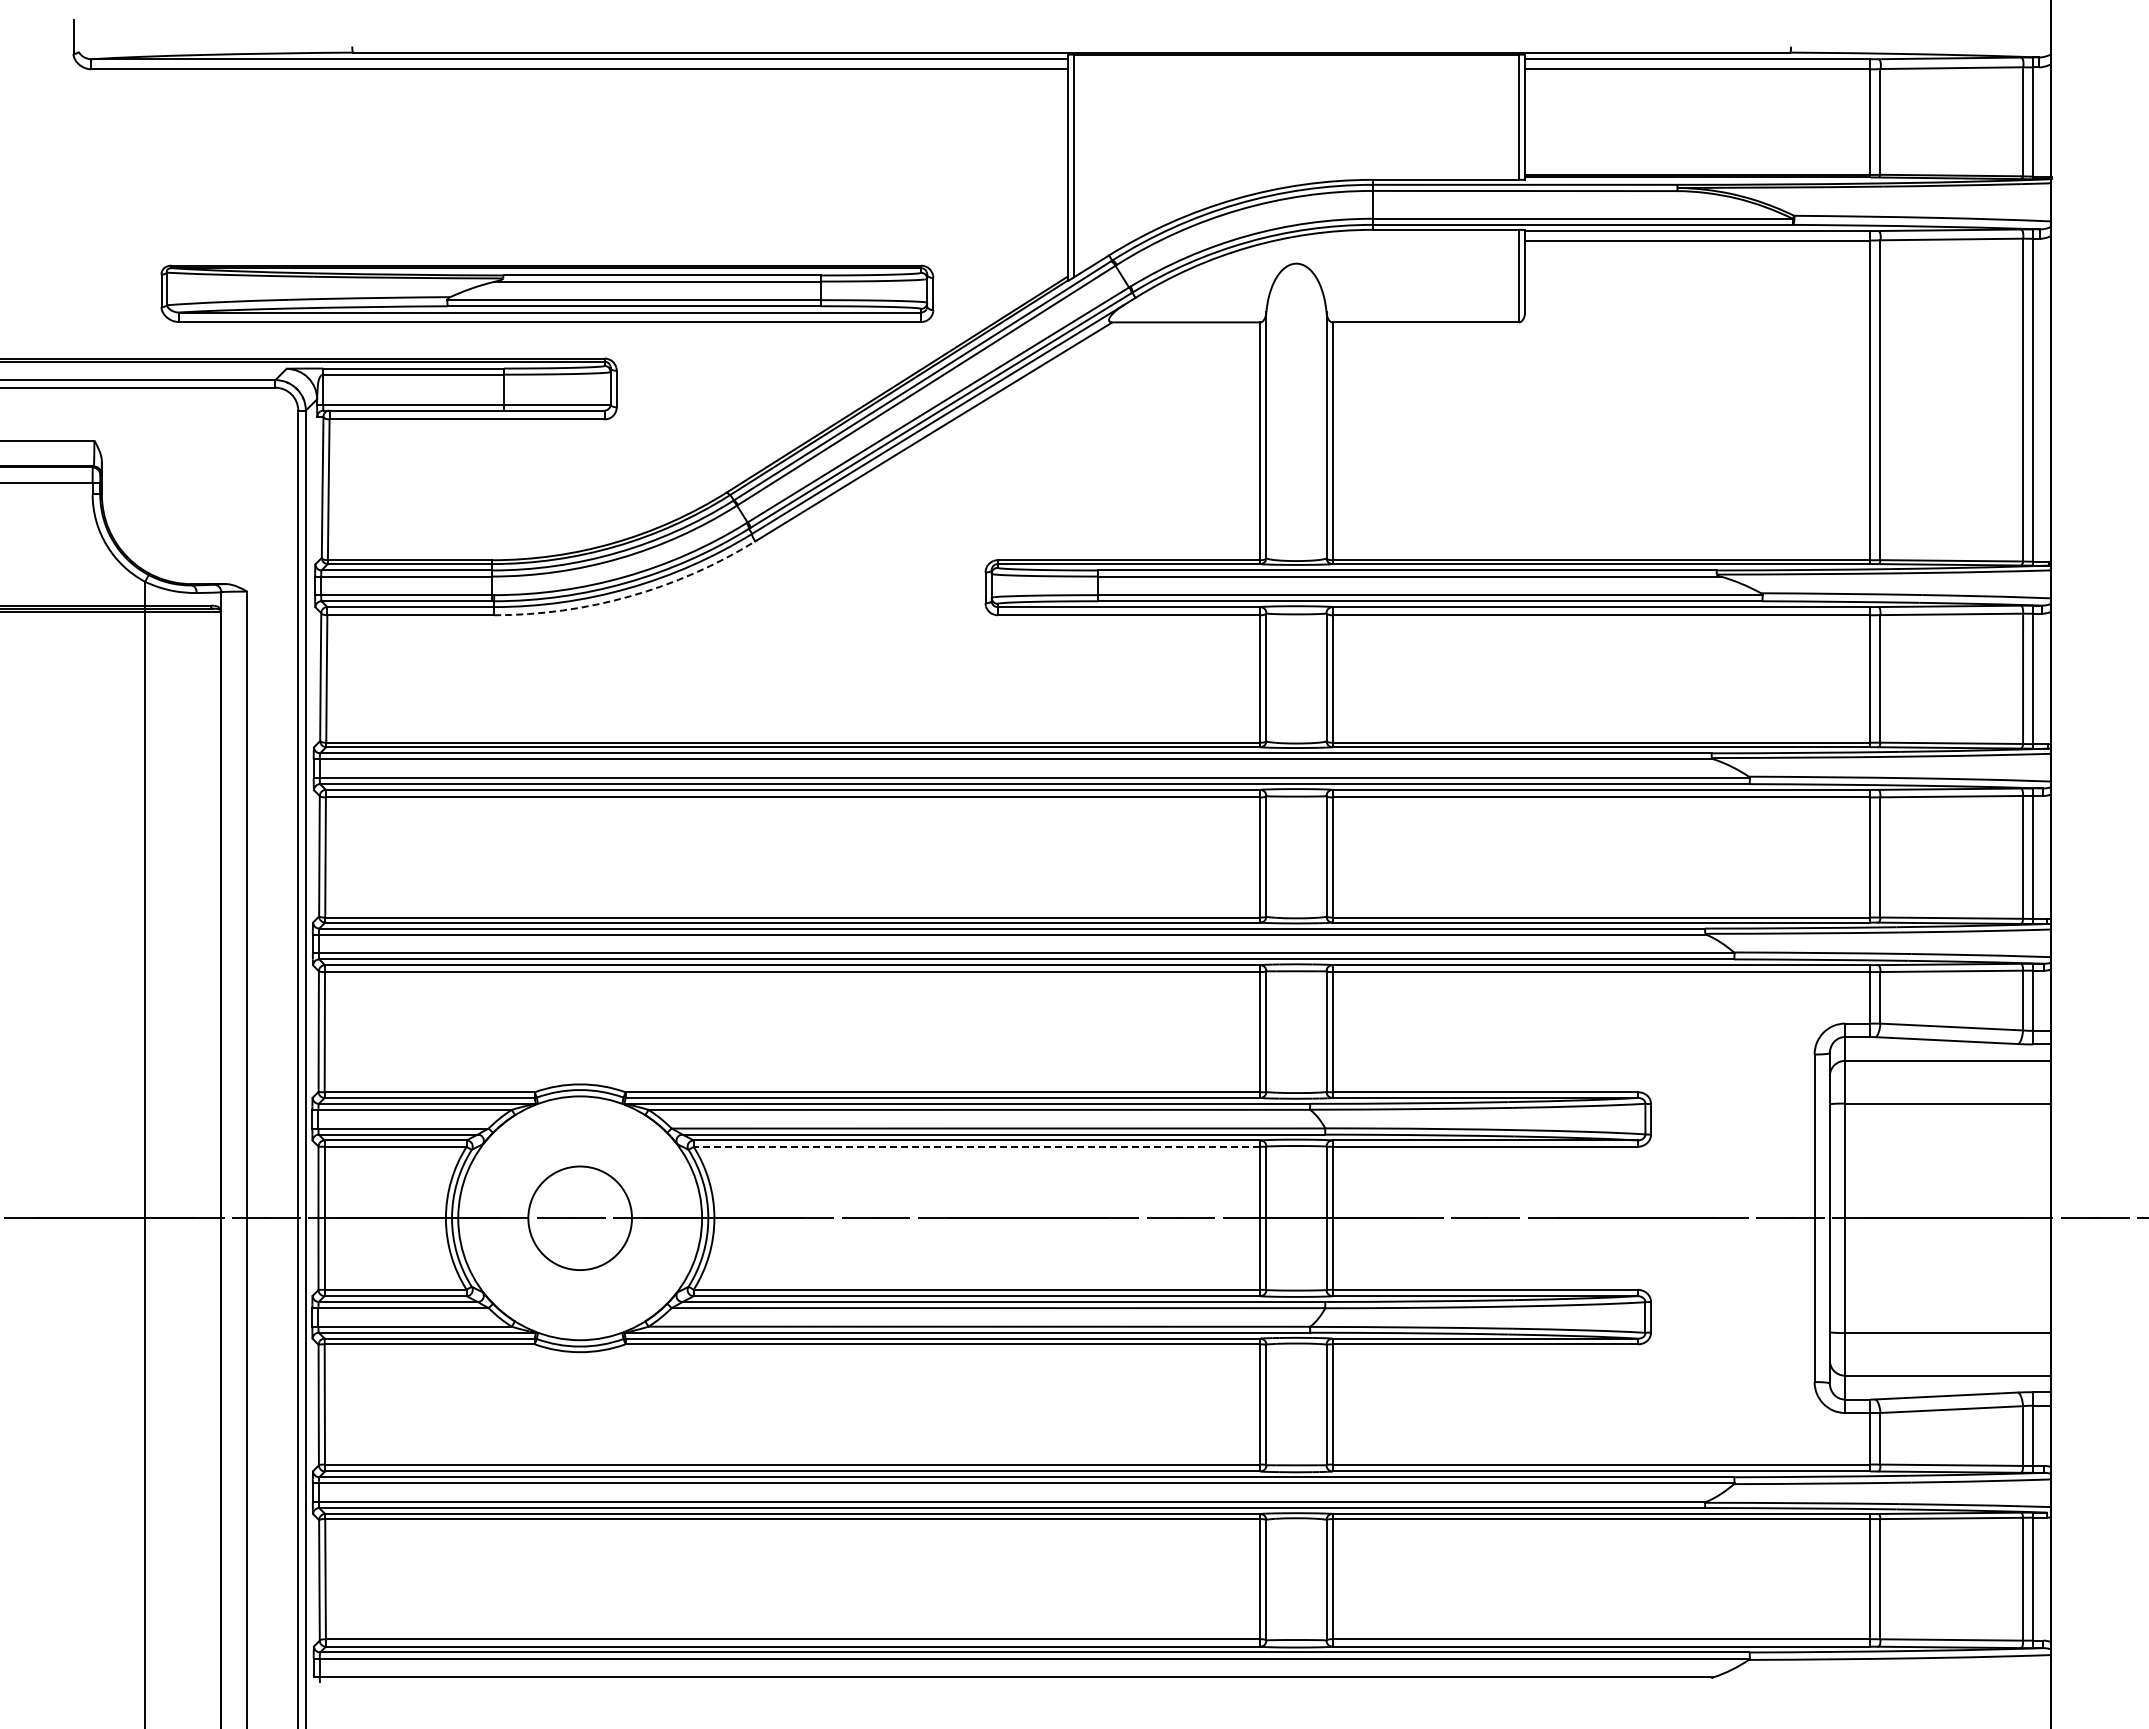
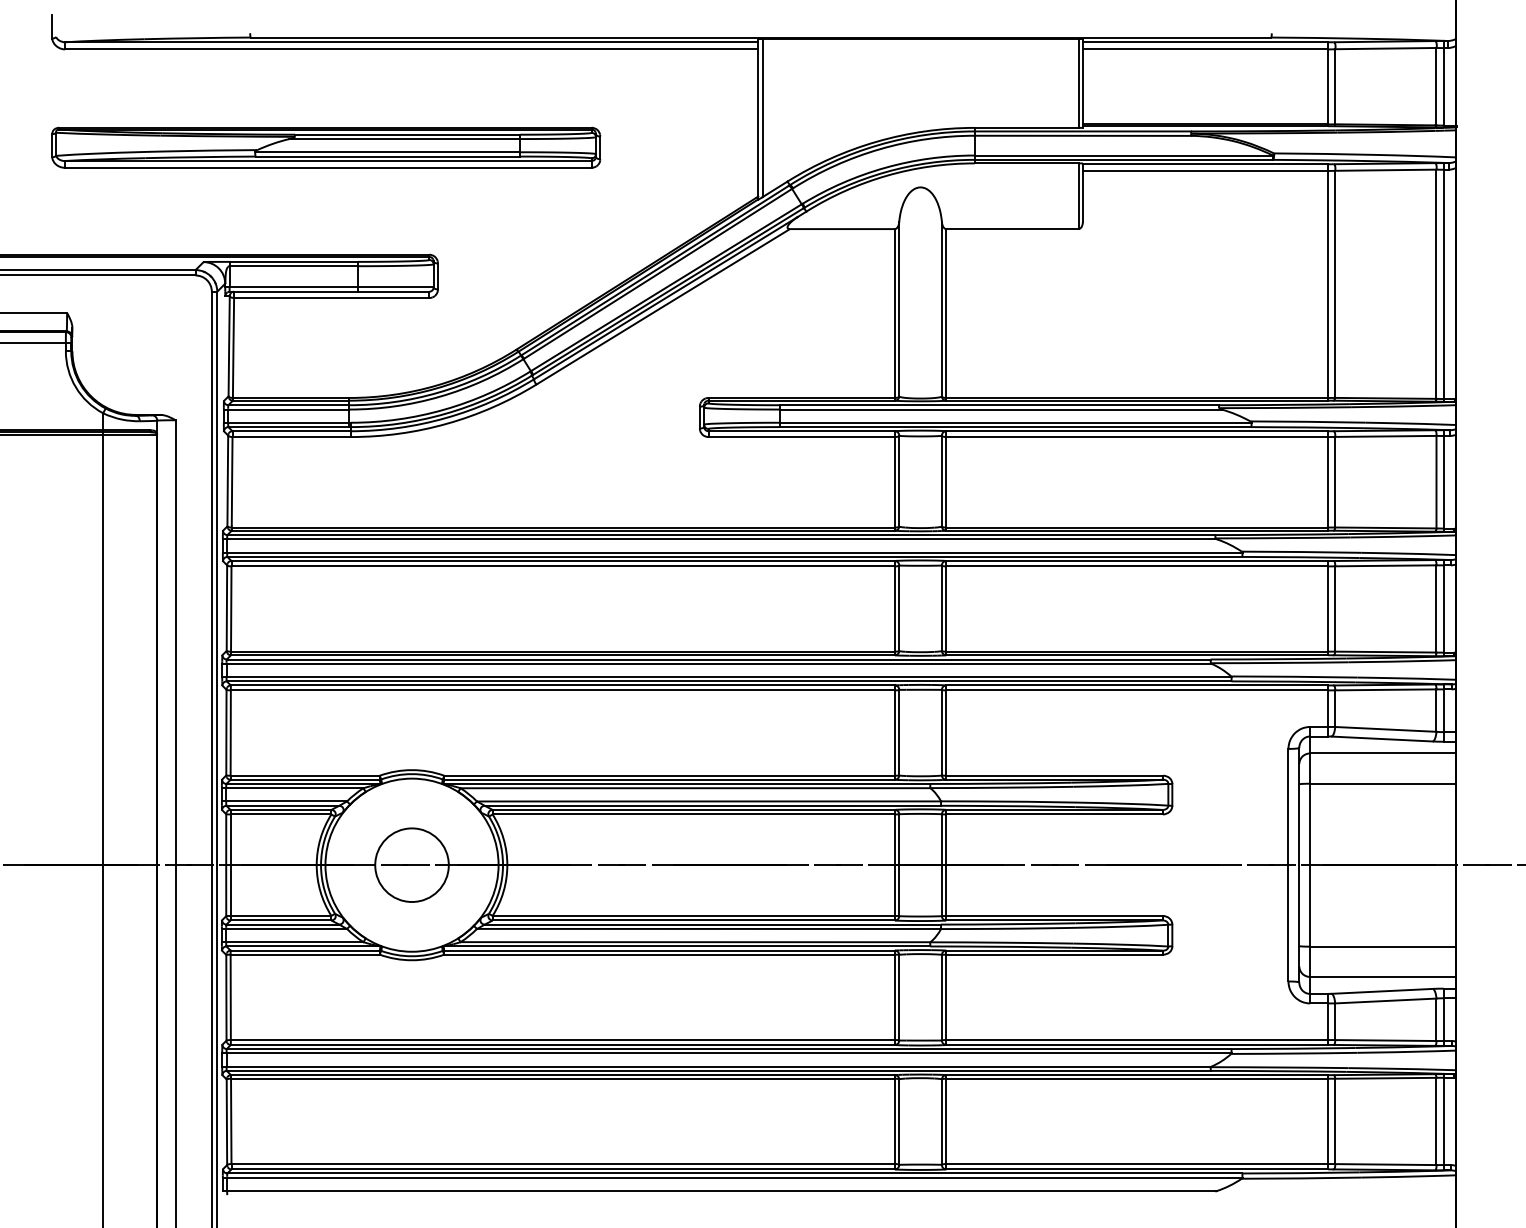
part: (547, 293) -> (326, 147), moved
arc: (629, 596) -> (447, 423), dashed -> solid
line: (976, 1146) -> (693, 814), dashed -> solid

